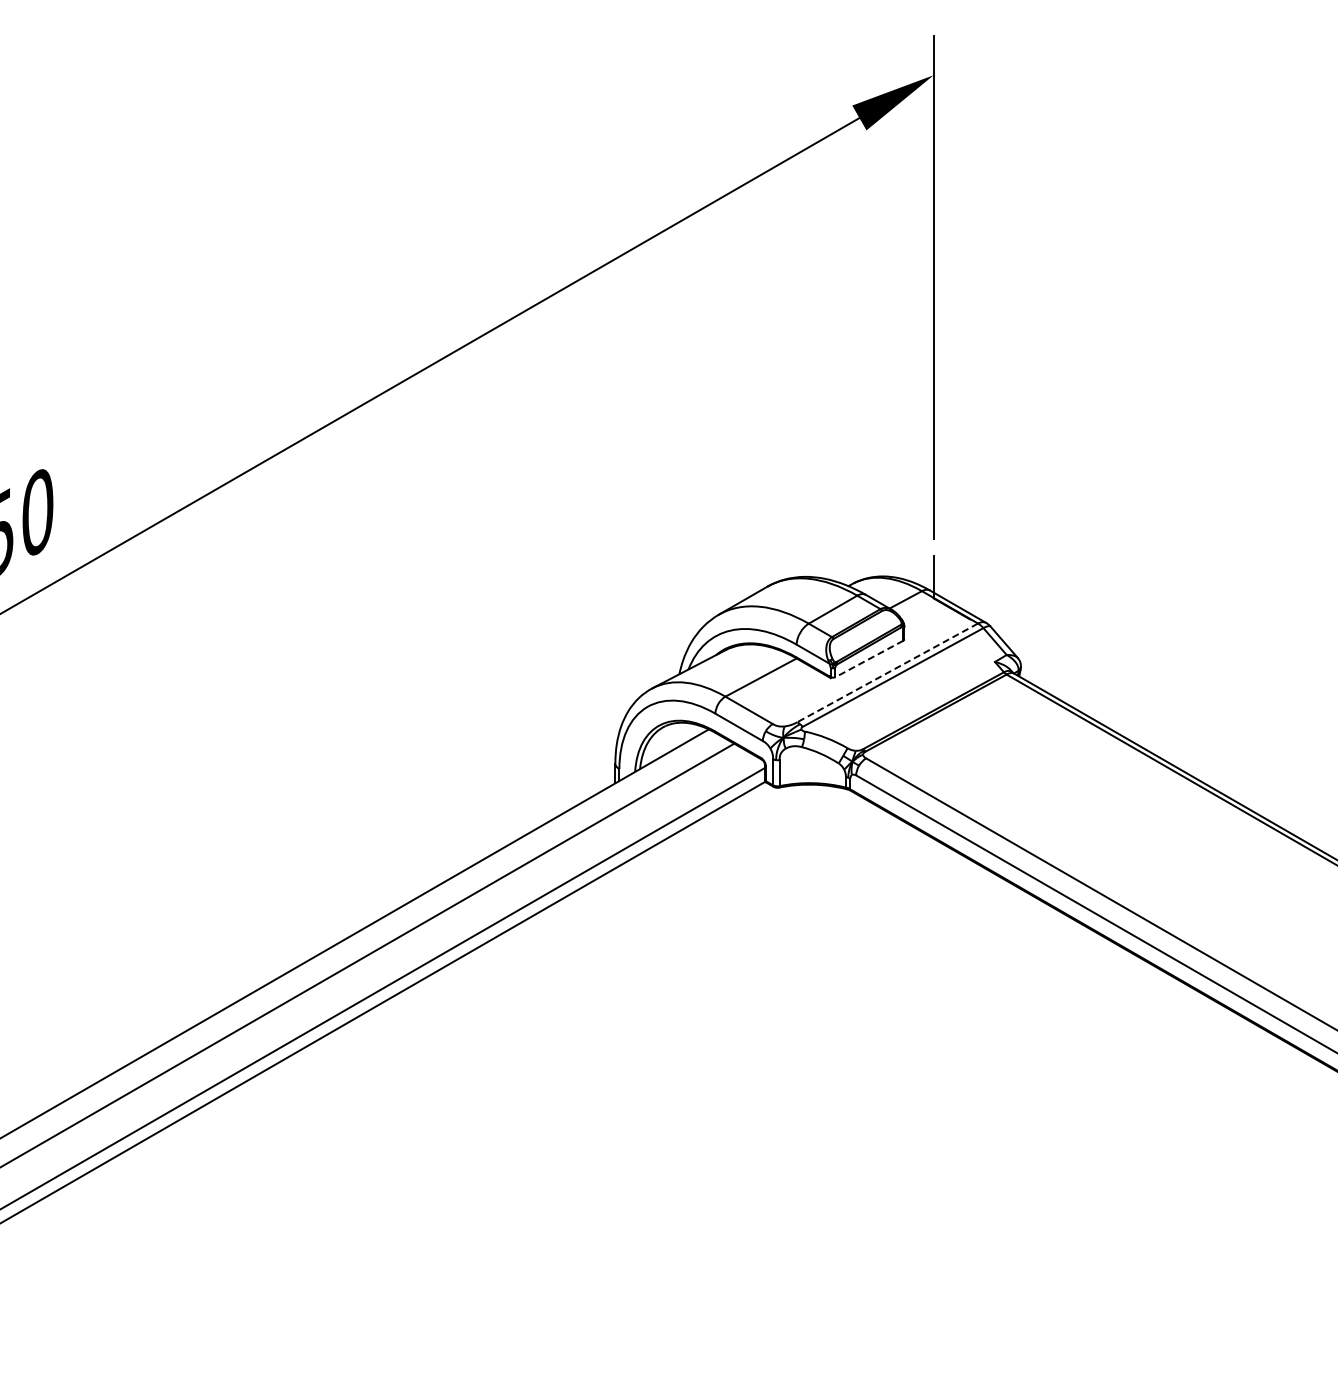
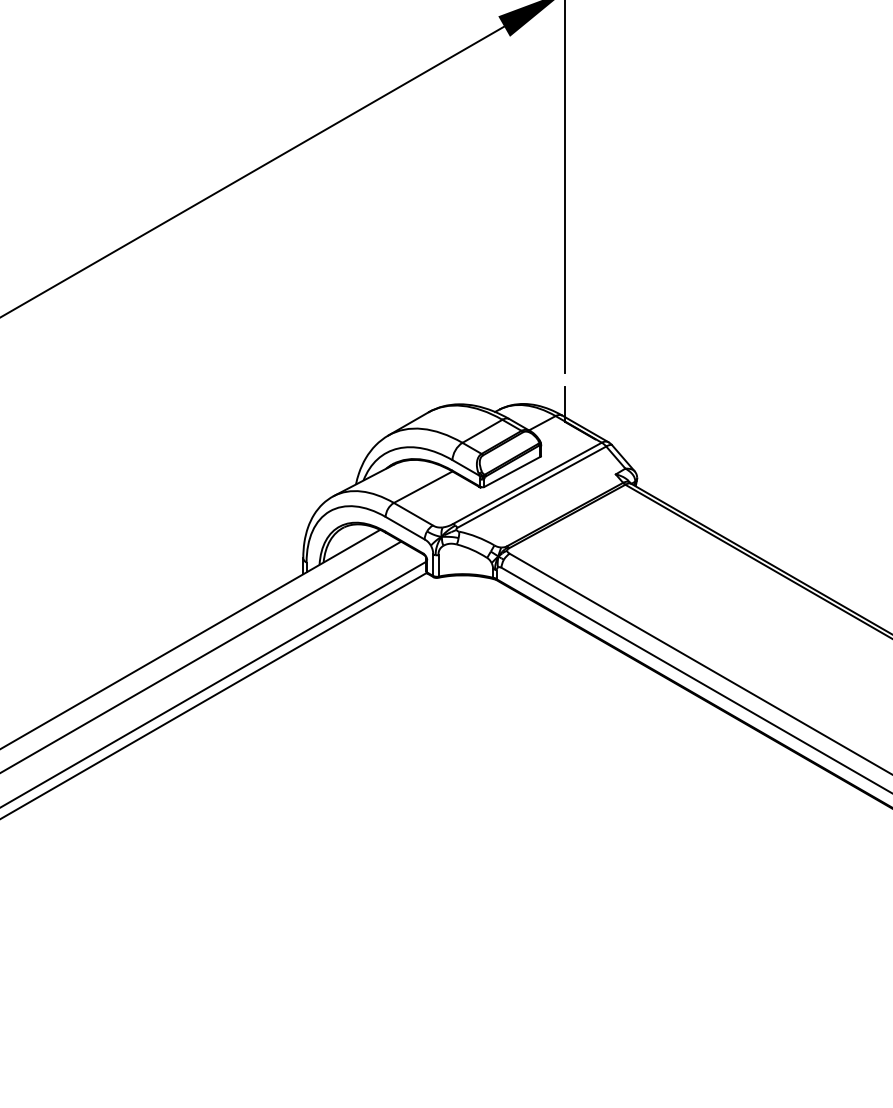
line: (869, 658) -> (512, 471), dashed -> solid
line: (887, 672) -> (527, 483), dashed -> solid

